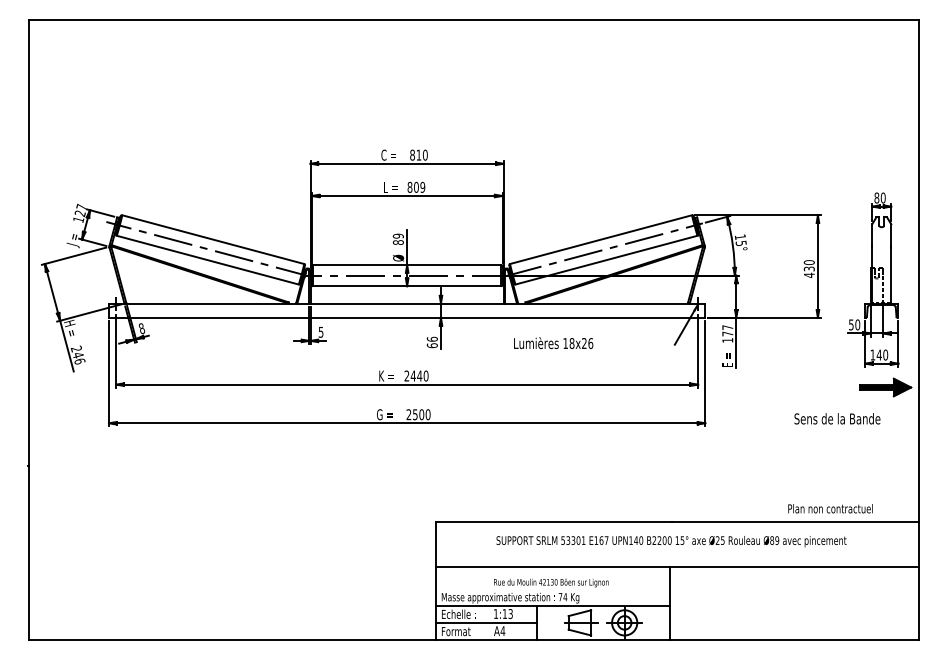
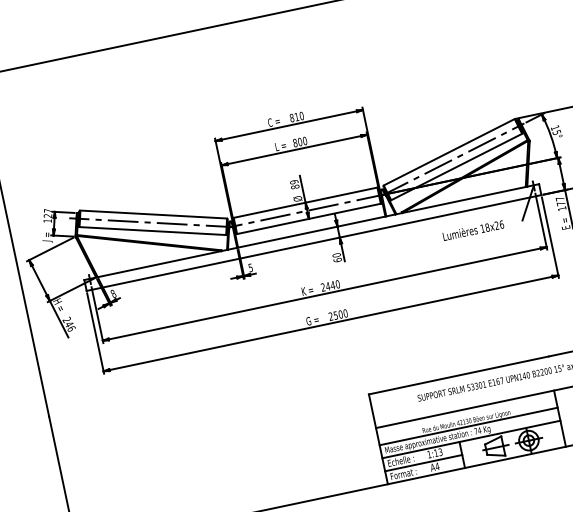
text: (422, 187) -> (304, 141), 809 -> 800
text: (431, 338) -> (335, 254), 66 -> 60
text: (553, 343) -> (473, 230), moved
line: (552, 589) -> (468, 426), added

